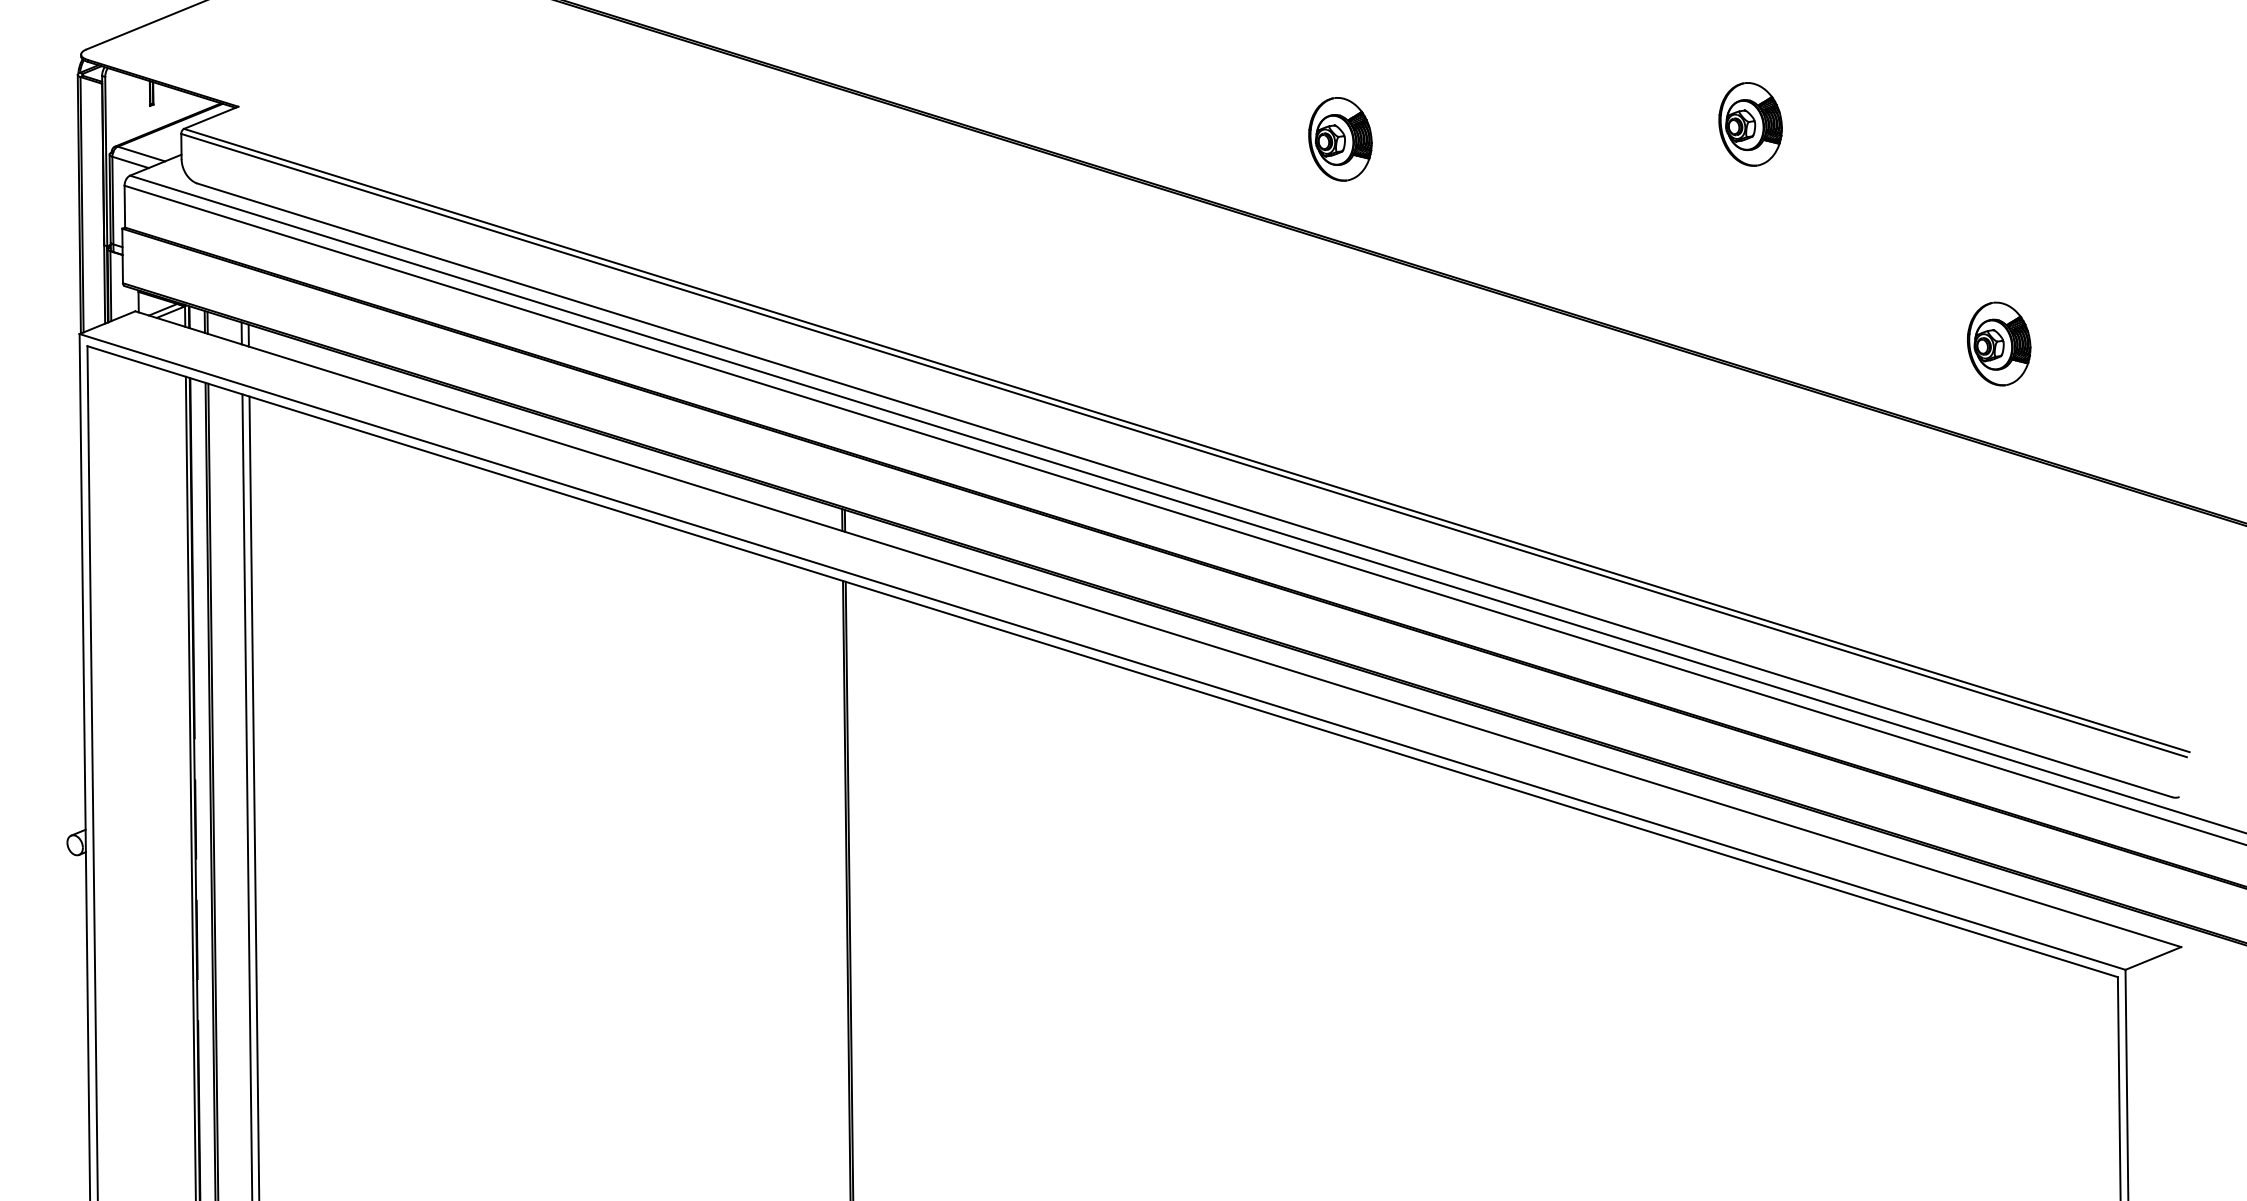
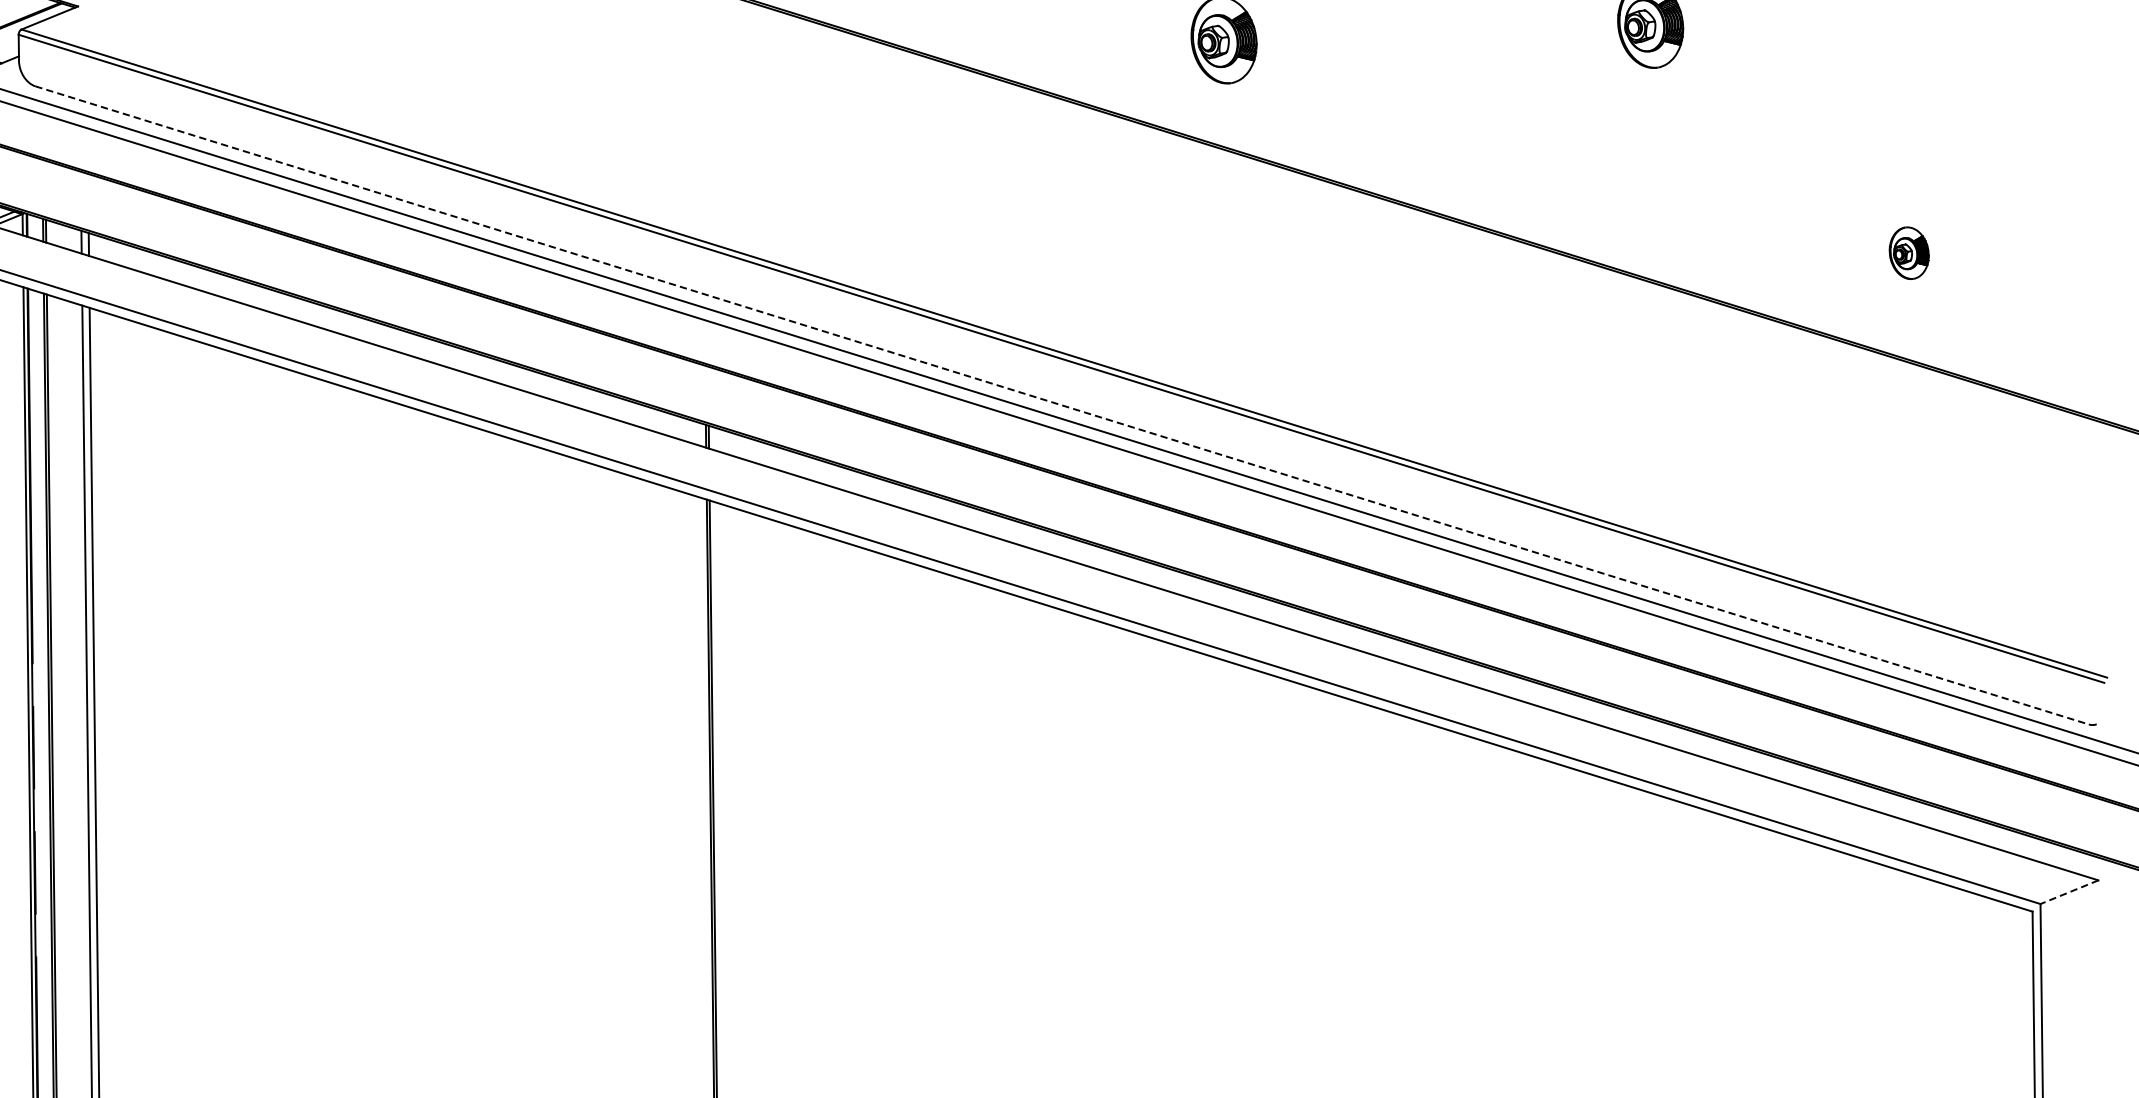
part: (1999, 343) -> (1909, 252), size x0.6
line: (1184, 490) -> (1061, 405), solid -> dashed
line: (2152, 958) -> (2068, 892), solid -> dashed

